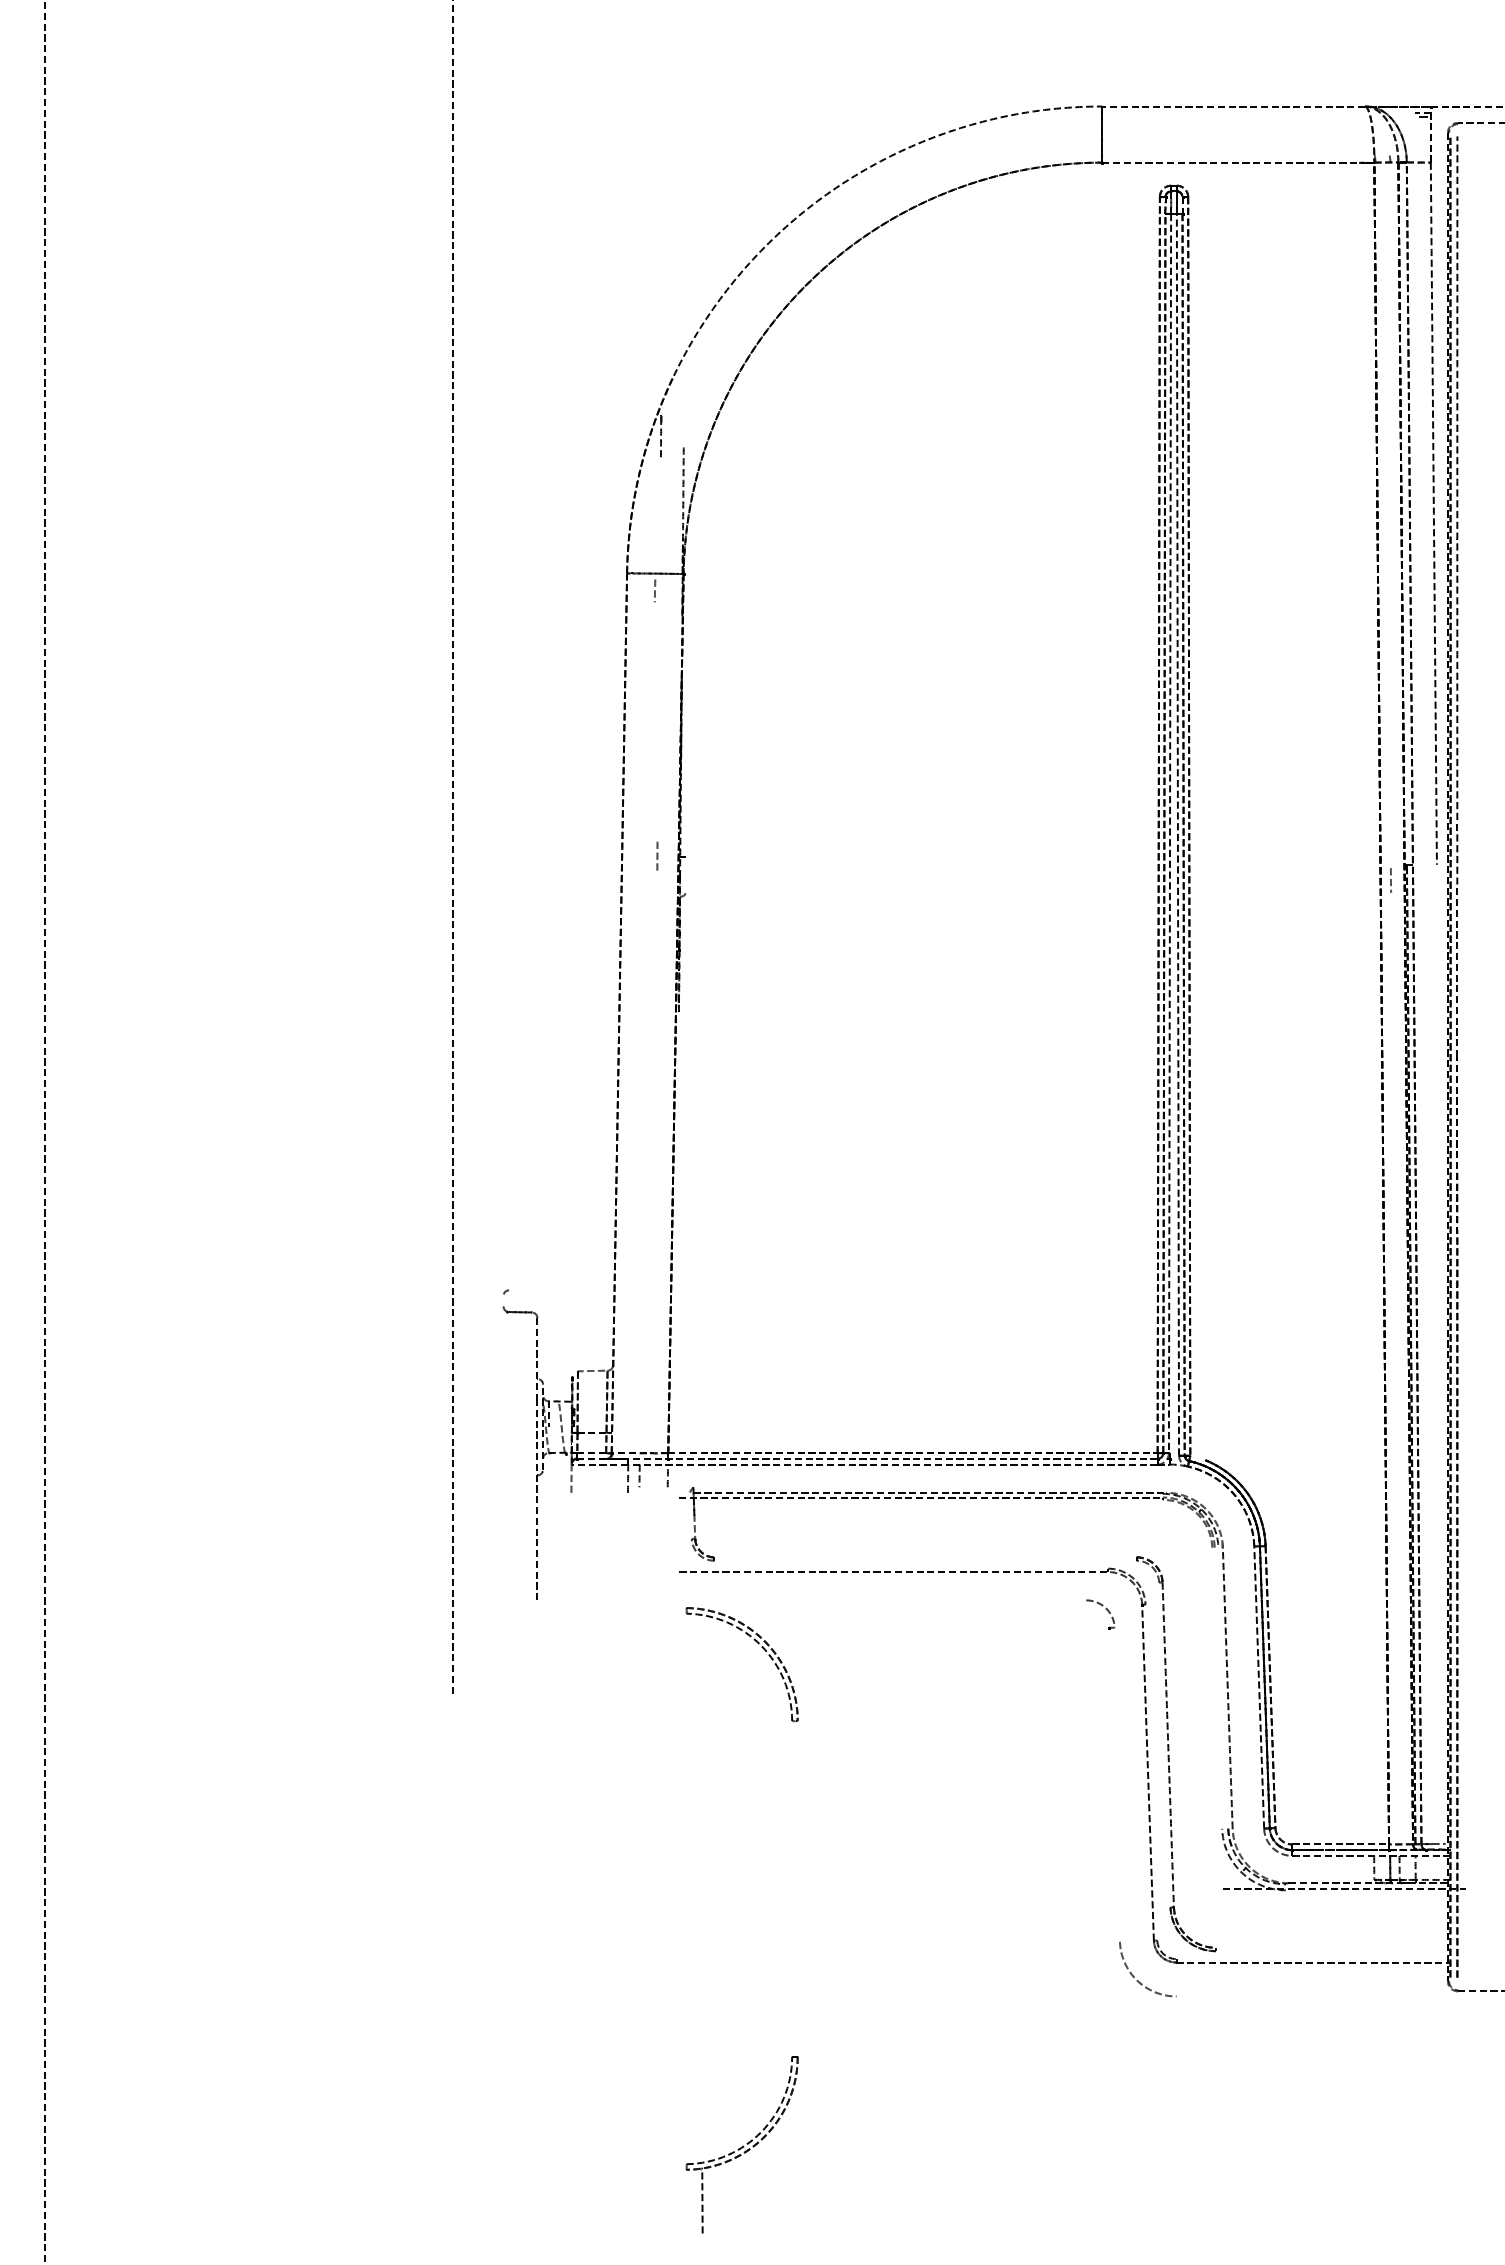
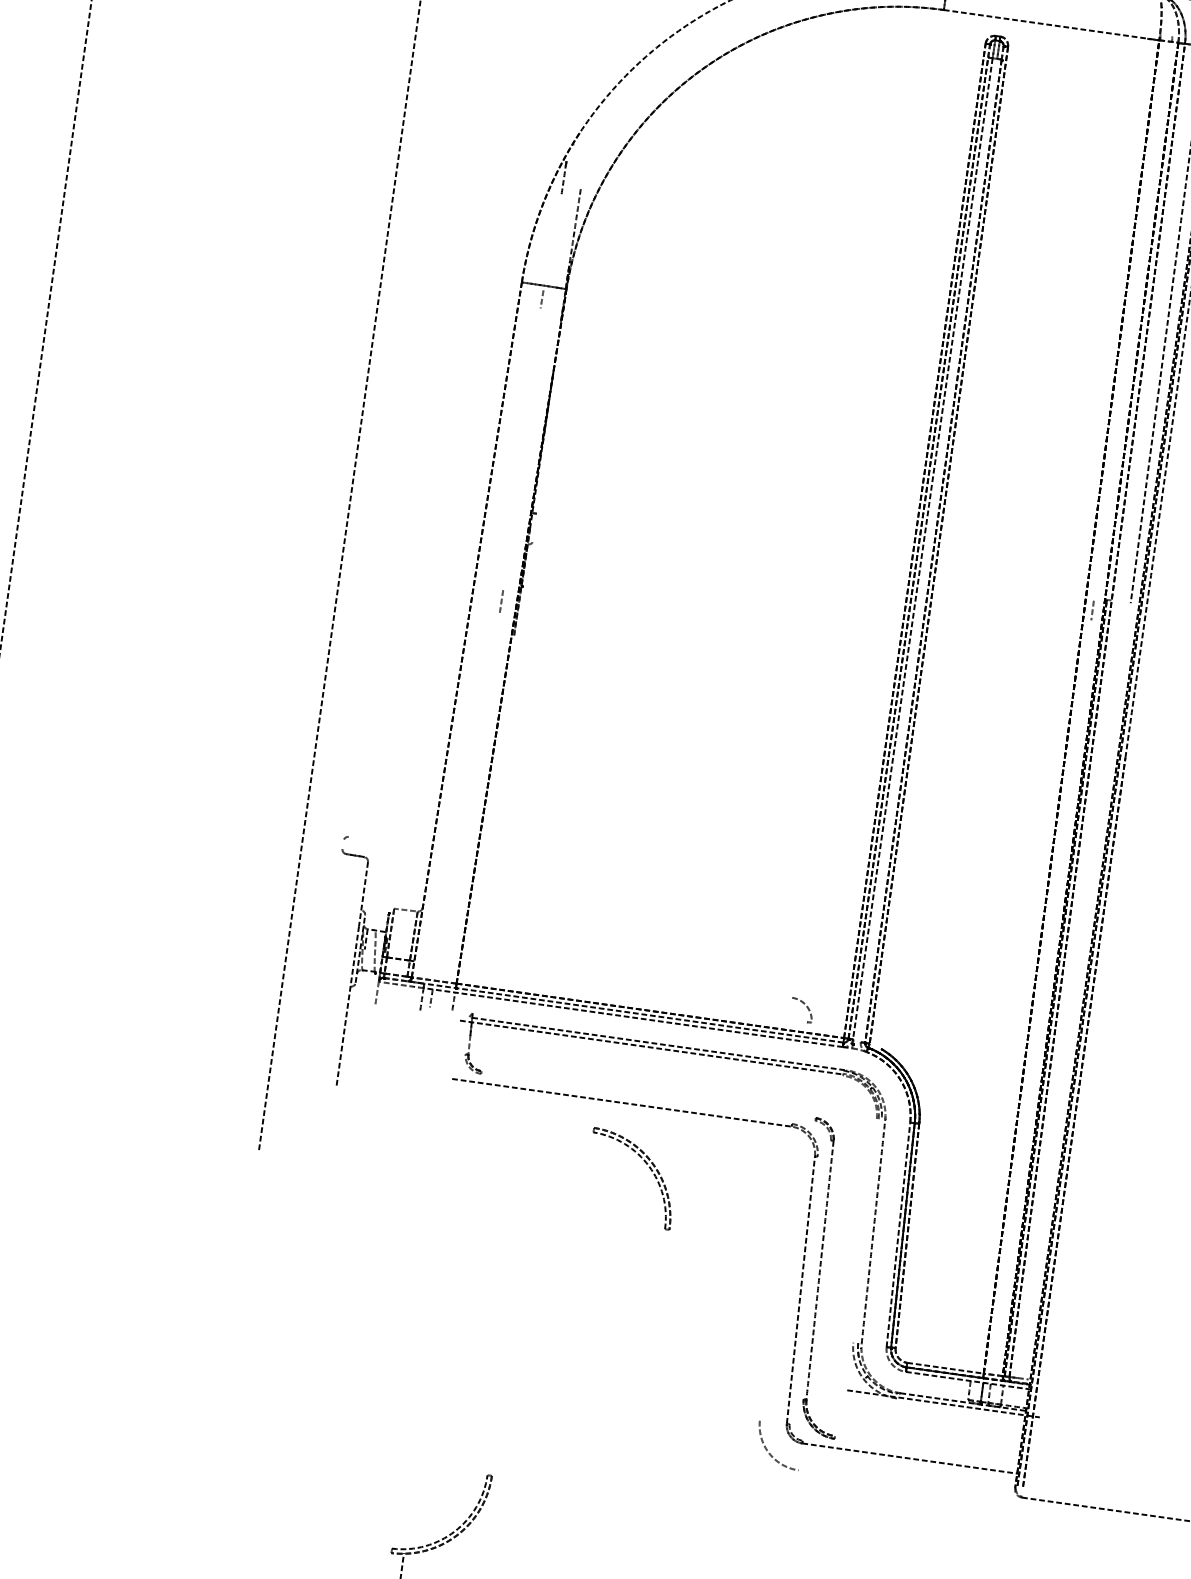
line: (1177, 834) -> (928, 550), removed
line: (657, 855) -> (501, 600), moved
part: (1105, 1609) -> (806, 1007), moved
part: (758, 1644) -> (646, 1164), moved

